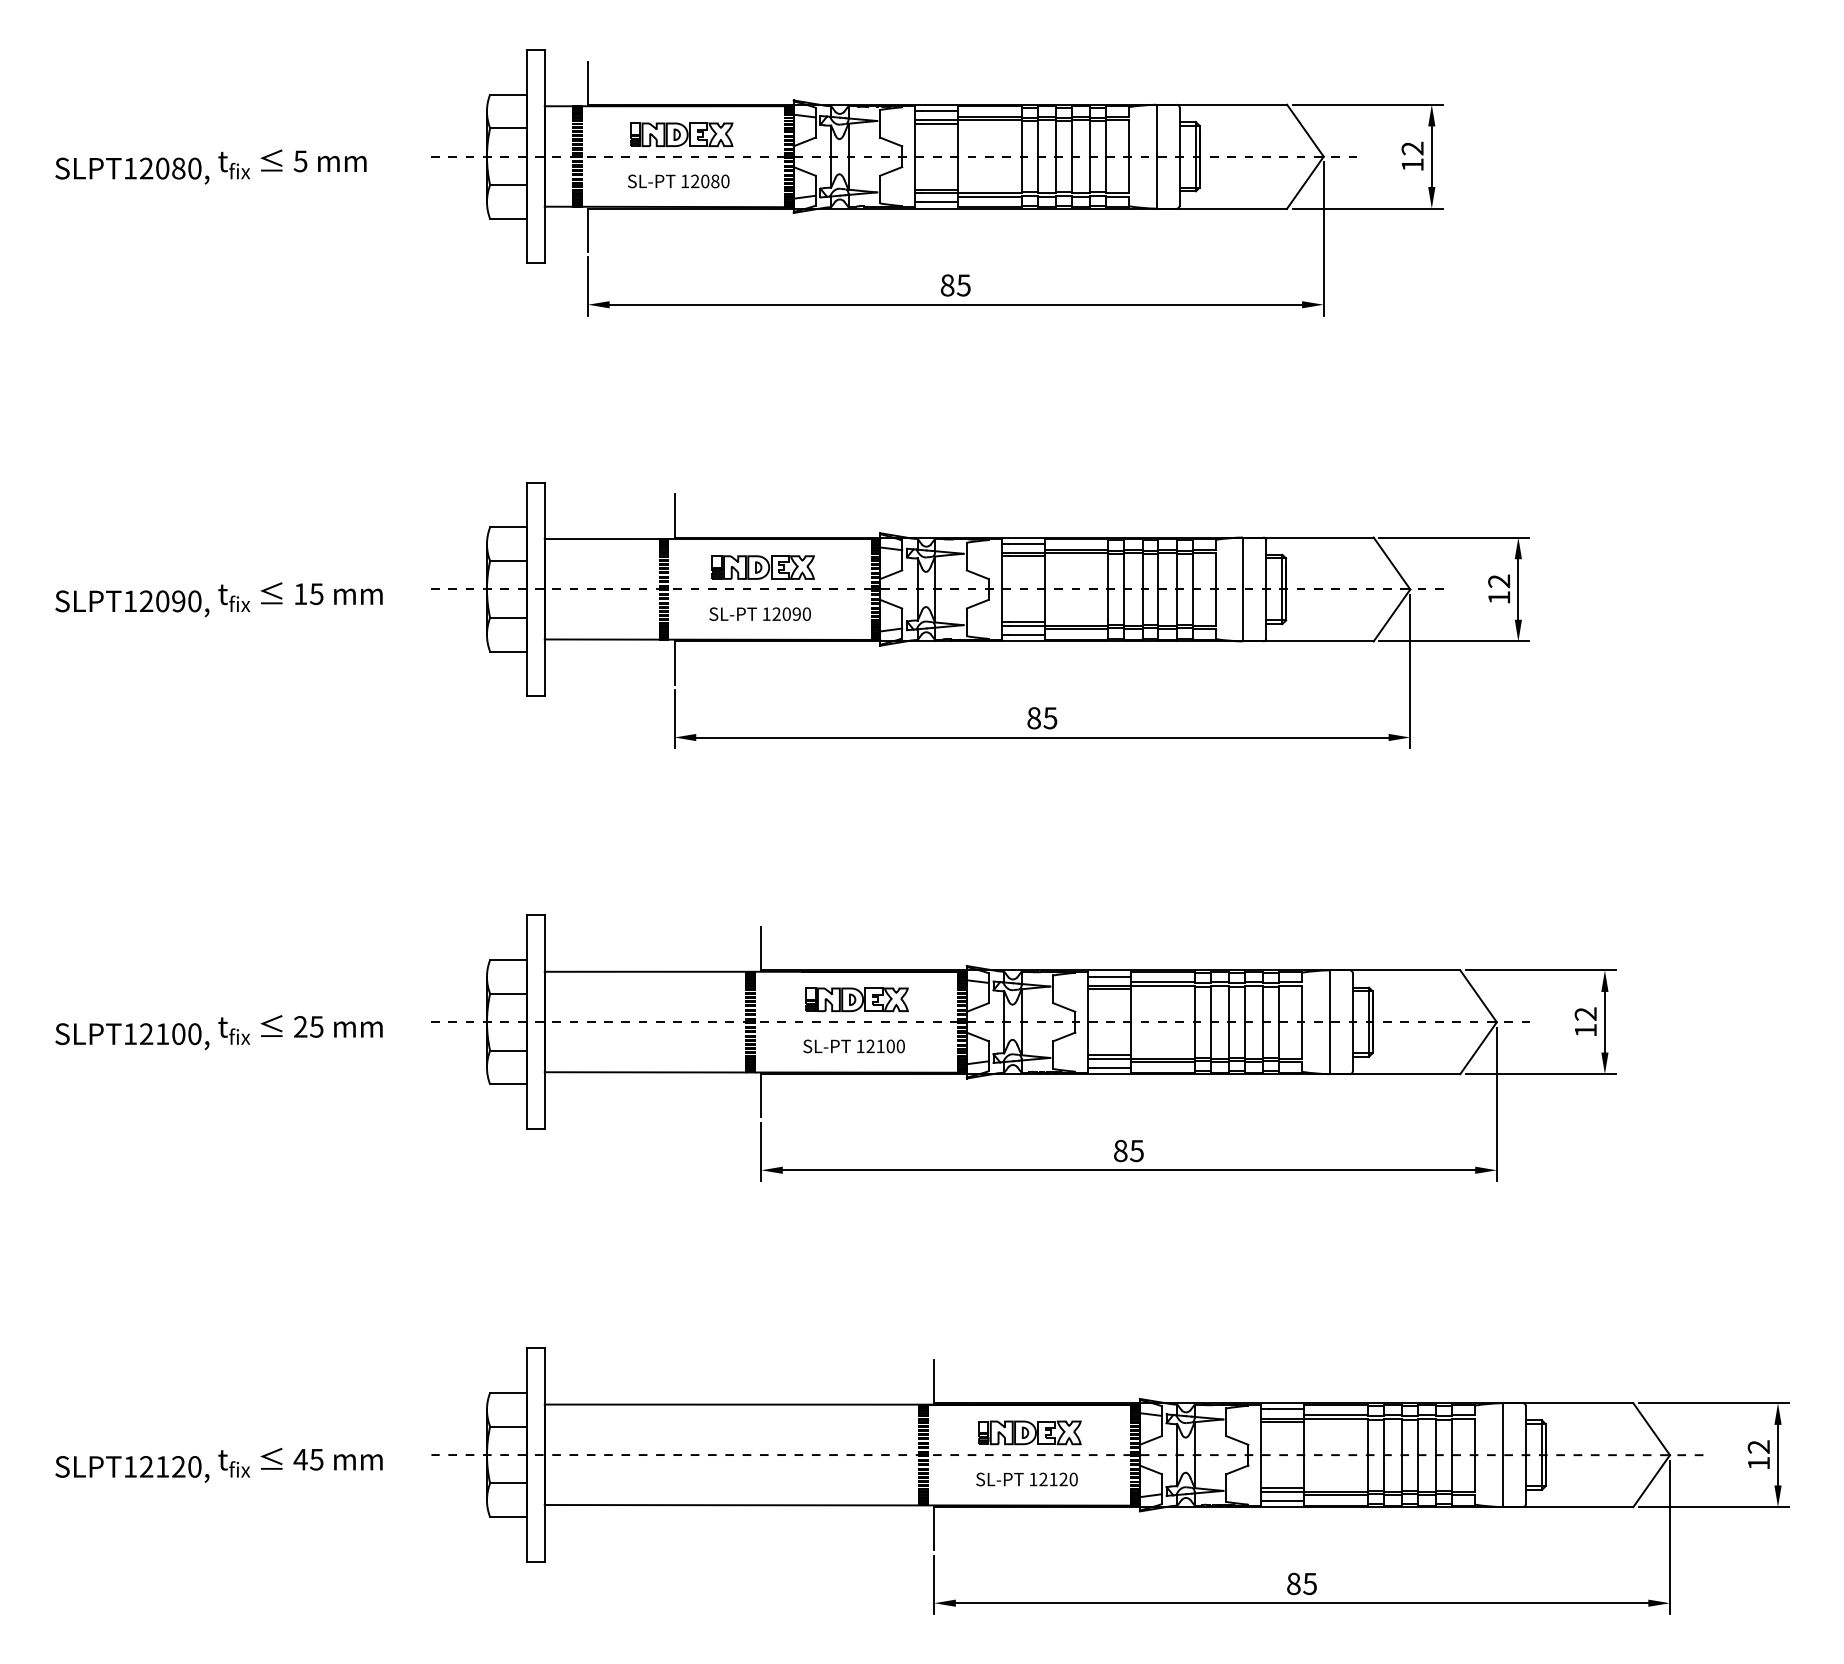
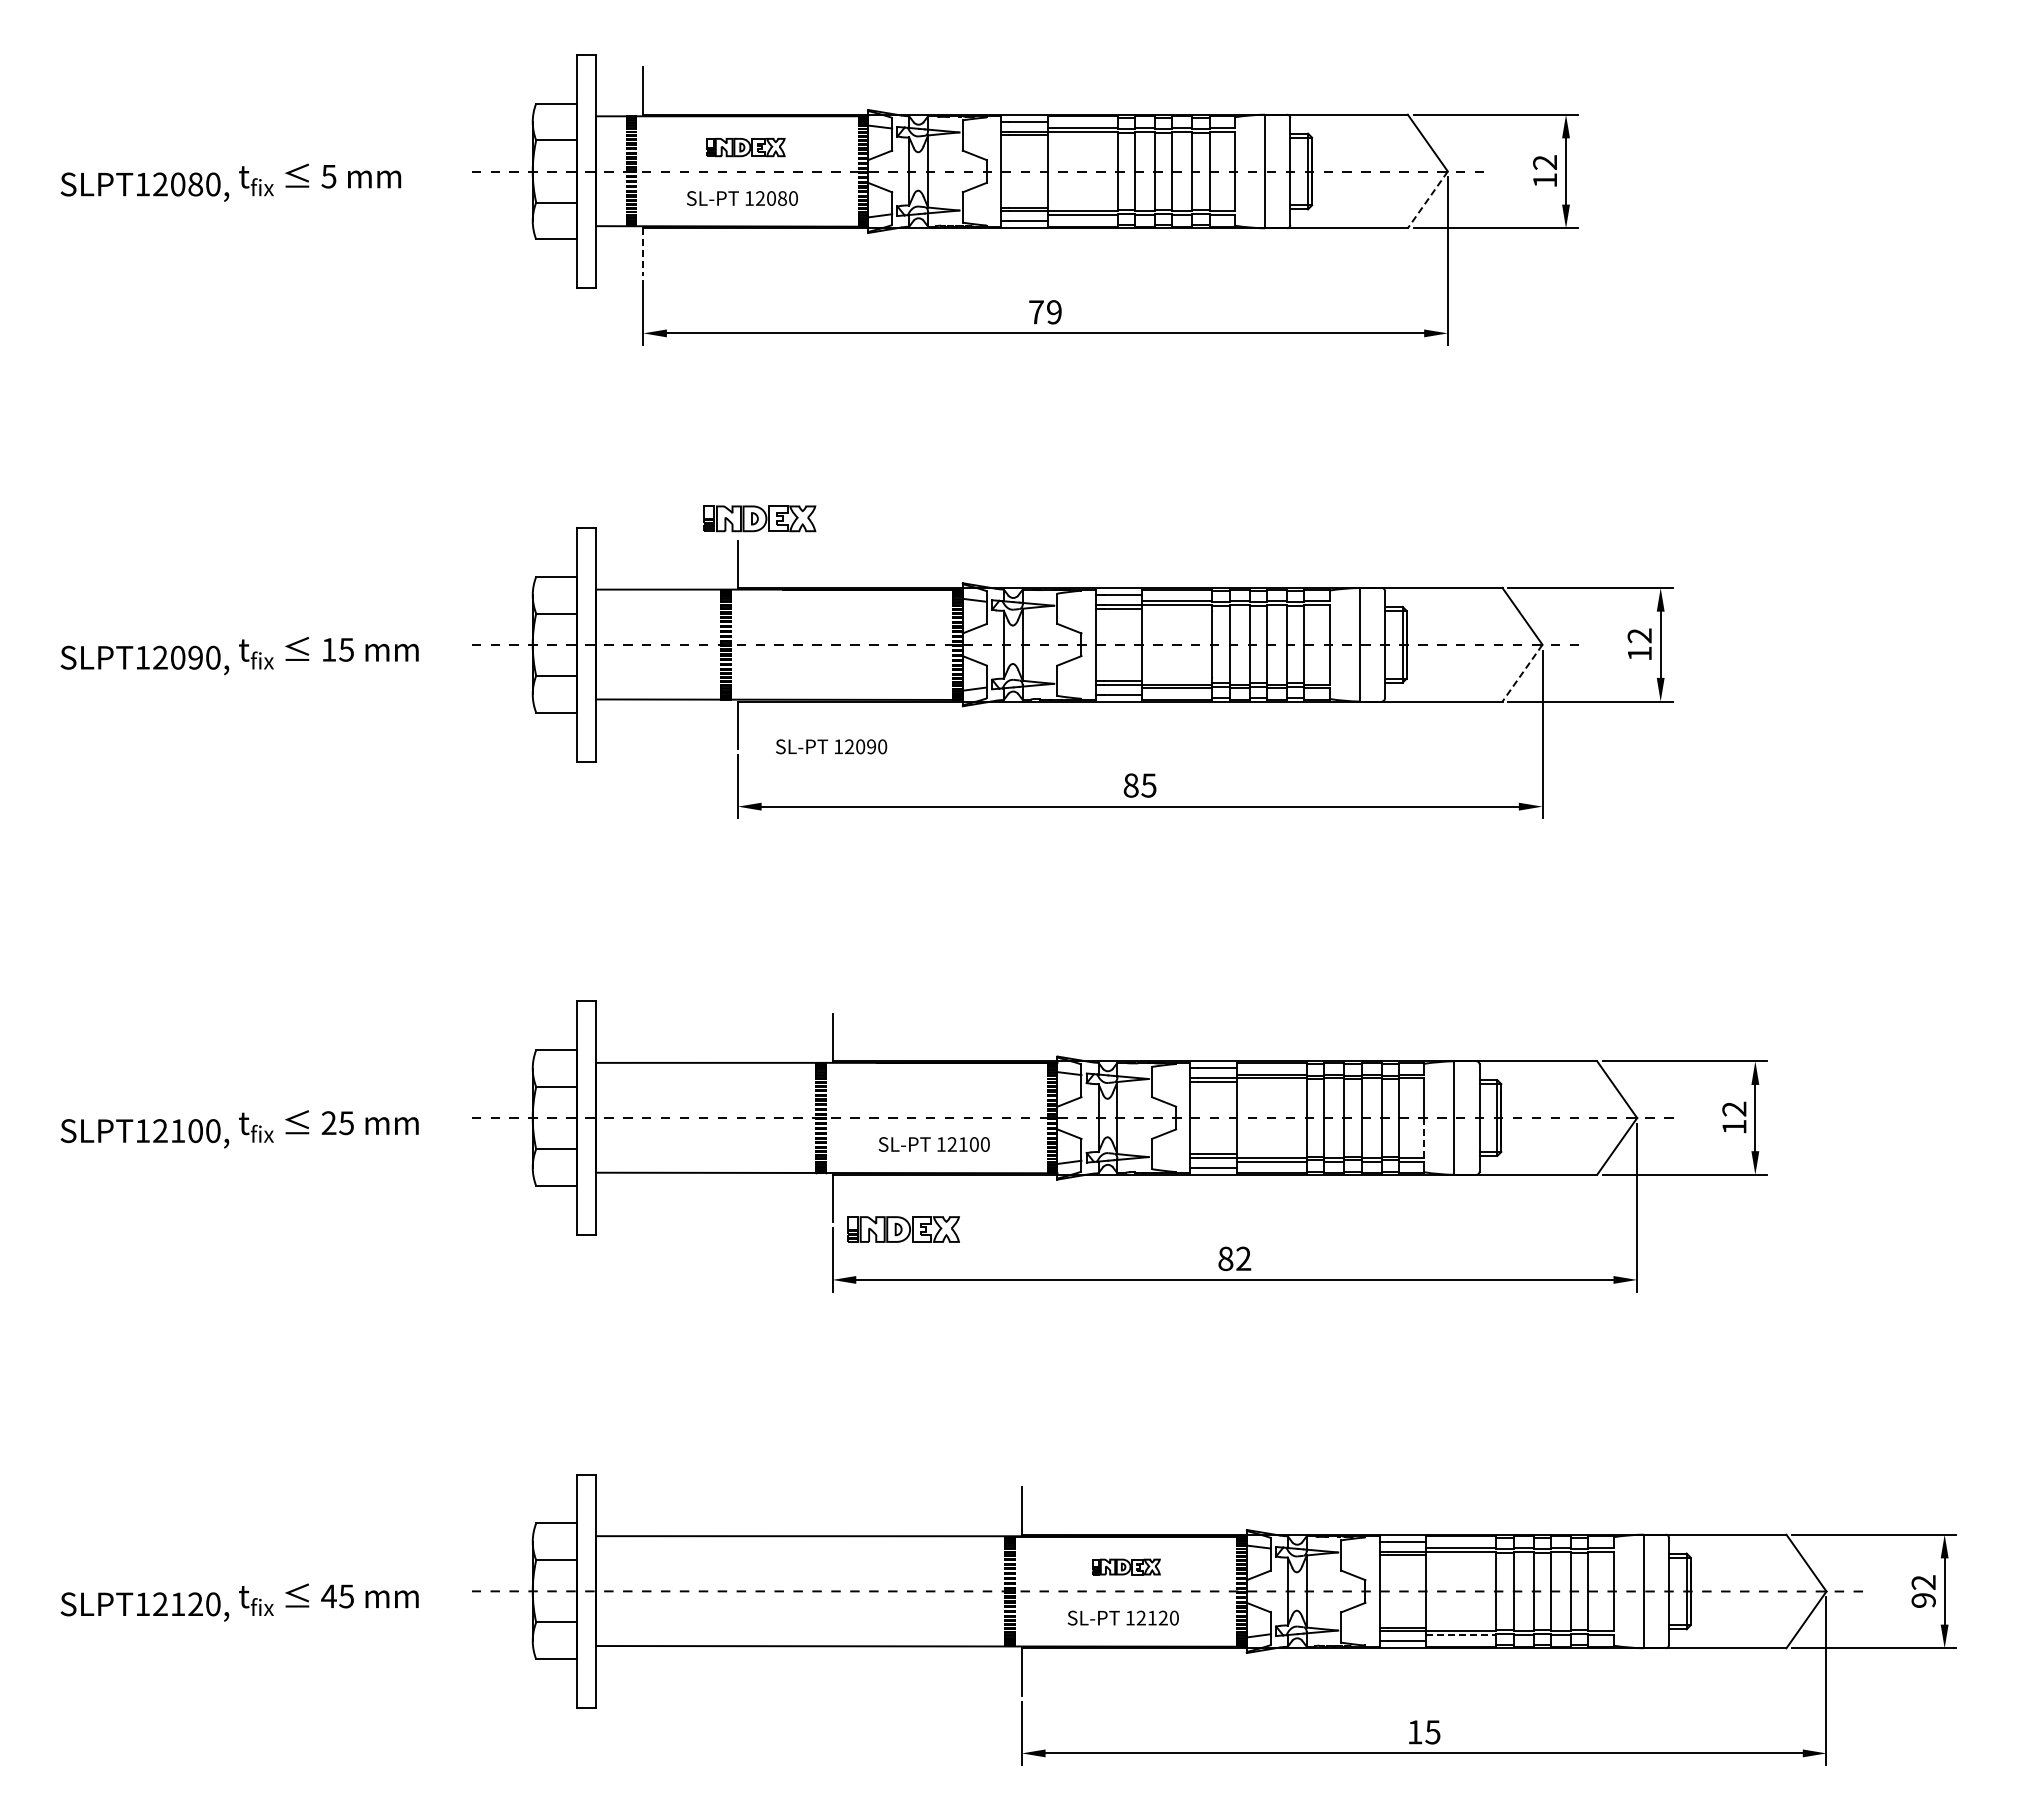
part: (681, 134) -> (745, 147), size x0.7
line: (1305, 182) -> (1427, 199), solid -> dashed
line: (588, 229) -> (643, 251), solid -> dashed
text: (955, 285) -> (1045, 312), 85 -> 79
part: (762, 567) -> (759, 518), moved
text: (760, 613) -> (831, 746), moved
line: (1392, 615) -> (1522, 673), solid -> dashed
part: (857, 999) -> (903, 1229), moved
line: (1302, 1040) -> (1424, 1137), solid -> dashed
text: (1136, 1150) -> (1243, 1258), 85 -> 82
part: (1029, 1432) -> (1126, 1566), size x0.6
text: (1758, 1463) -> (1923, 1600), 12 -> 92
line: (1336, 1495) -> (1461, 1635), solid -> dashed
text: (1293, 1584) -> (1414, 1732), 85 -> 15

